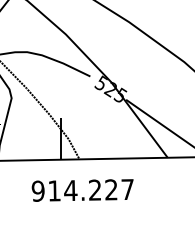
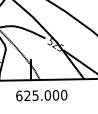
text: (82, 190) -> (41, 95), 914.227 -> 625.000

